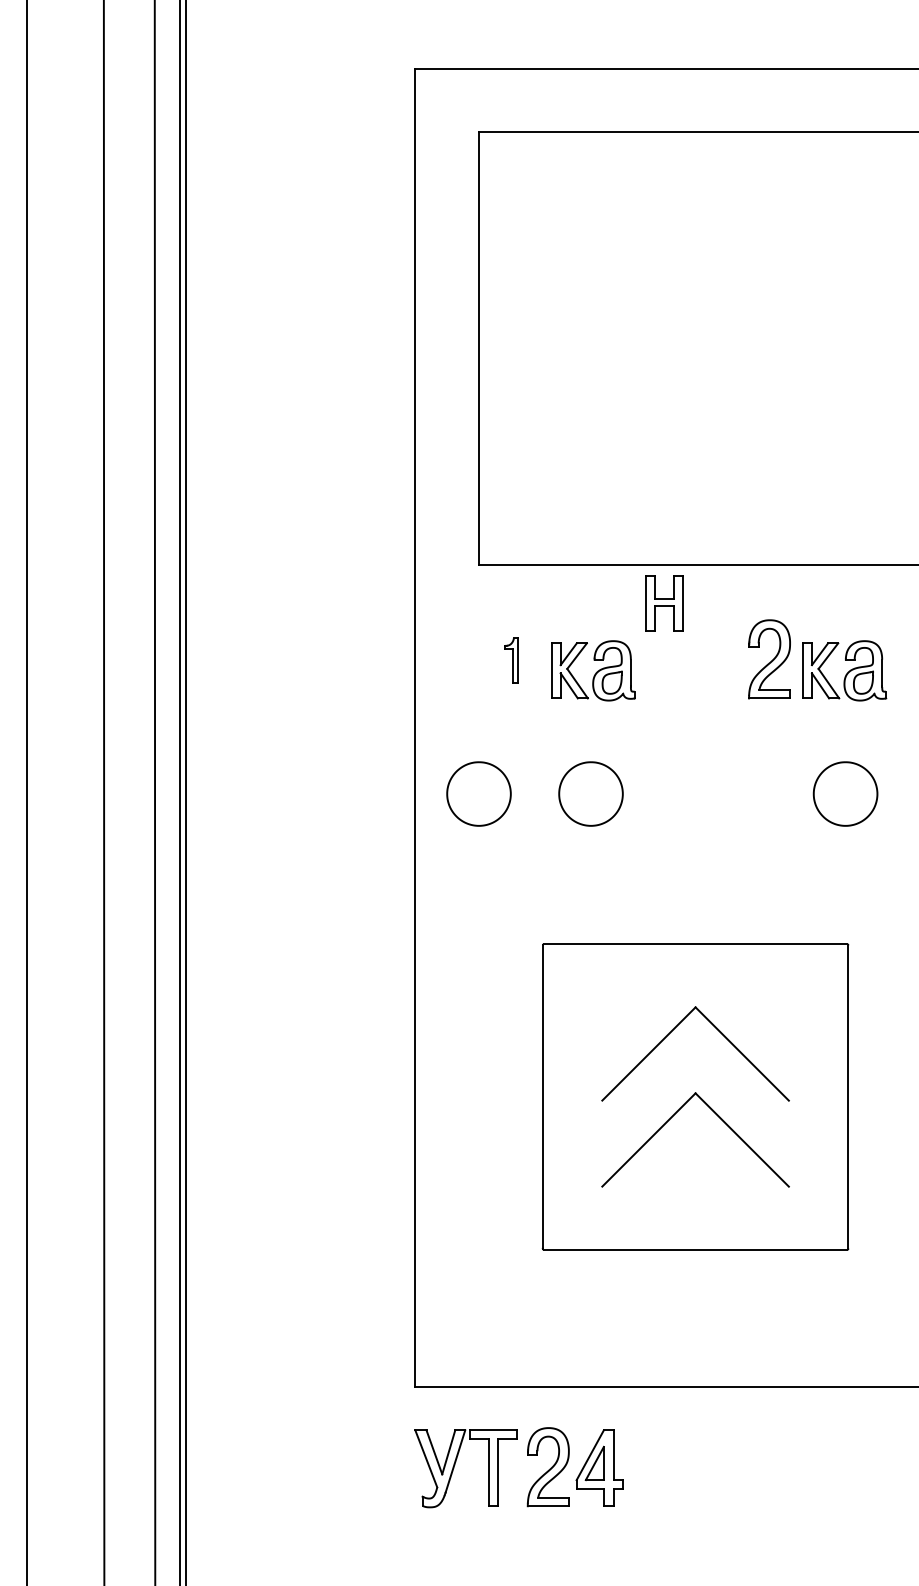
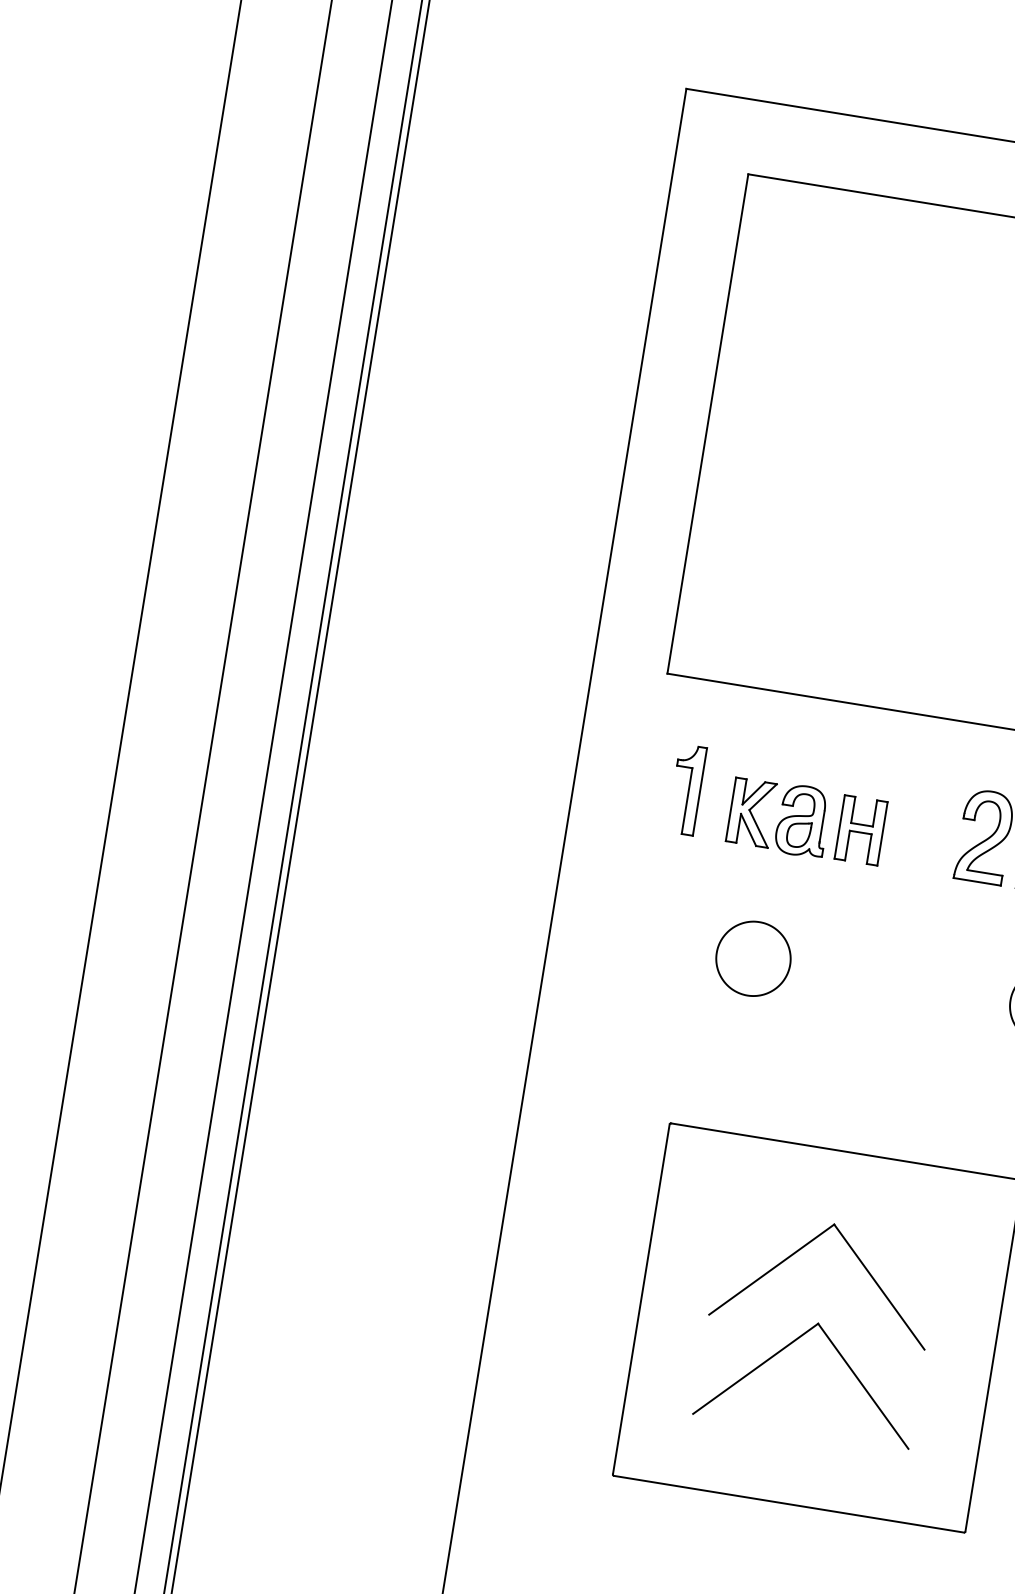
part: (664, 603) -> (861, 830), moved
part: (511, 660) -> (686, 789), size x1.67
part: (478, 793) -> (623, 937), removed

